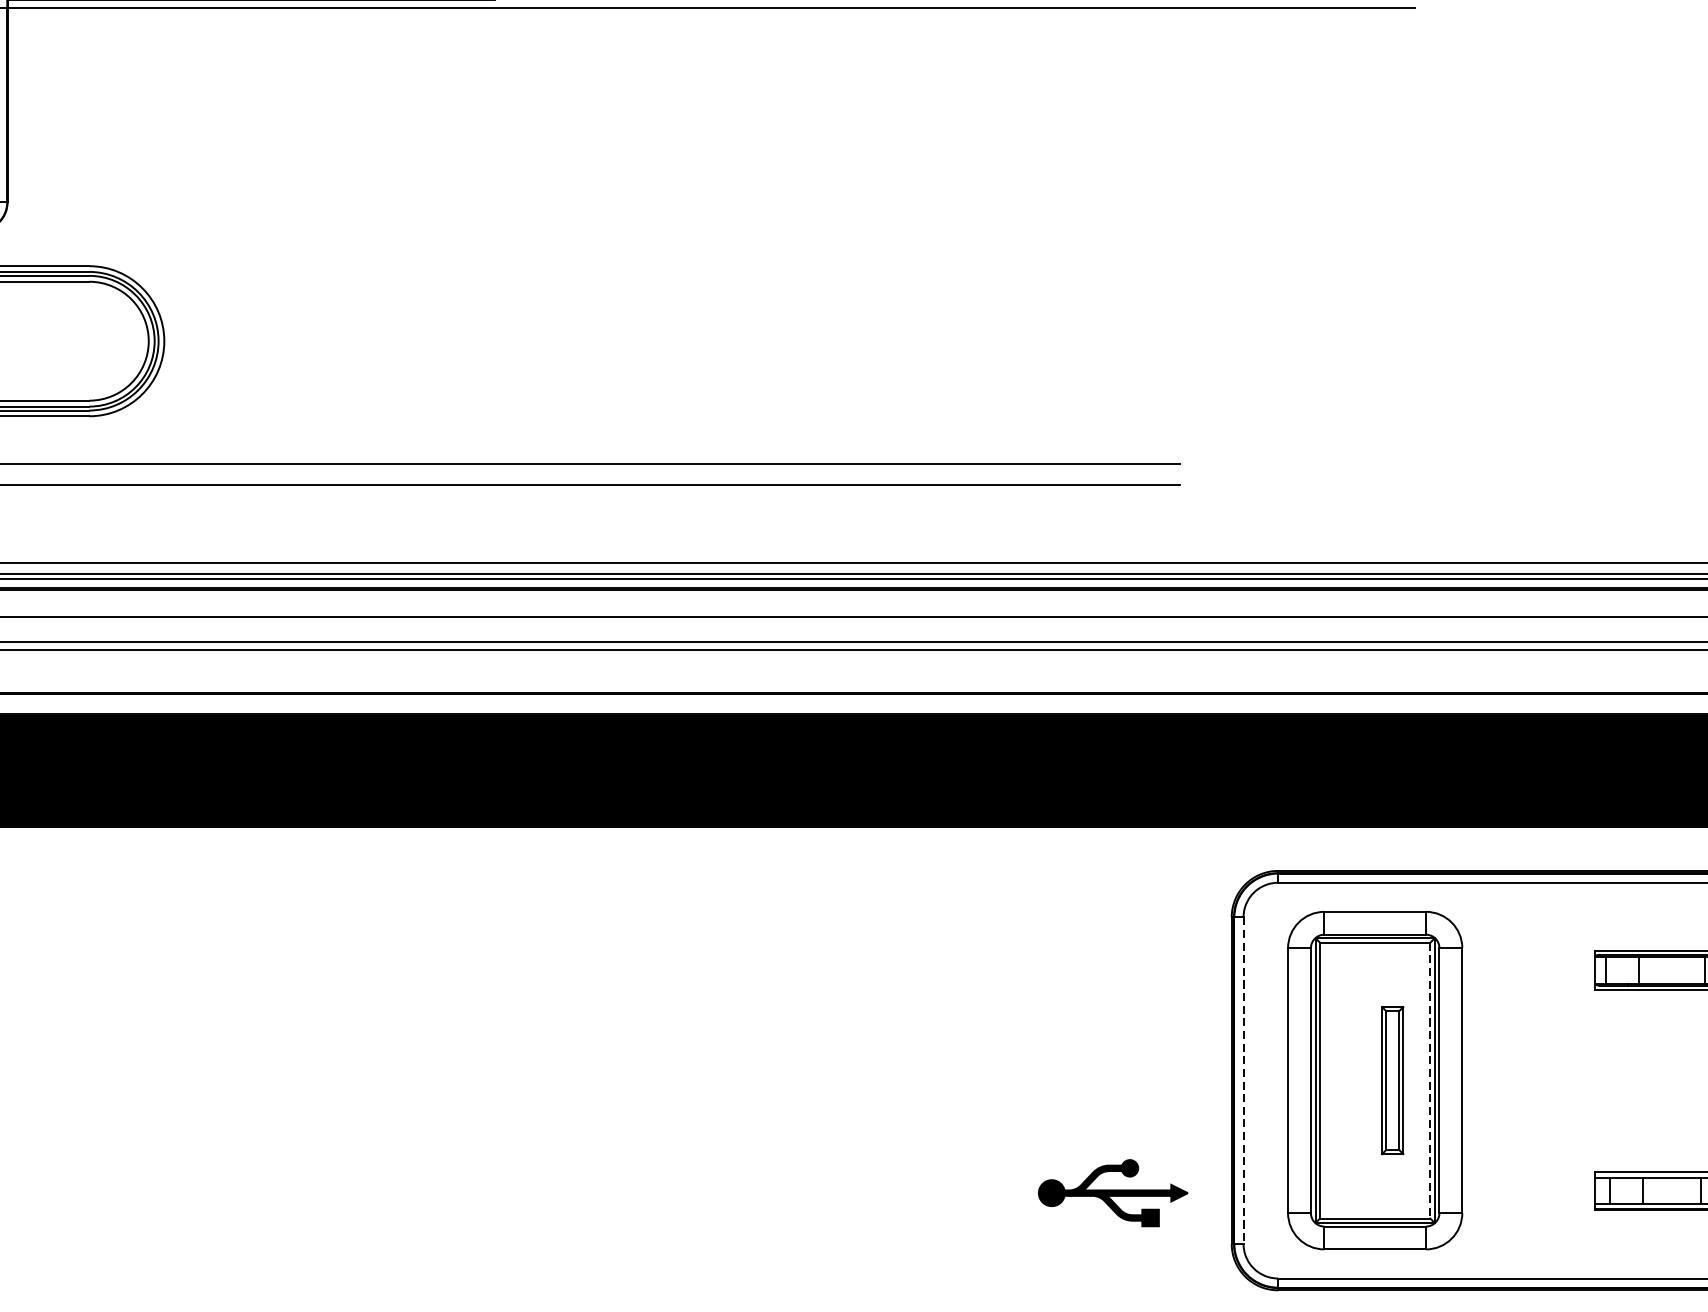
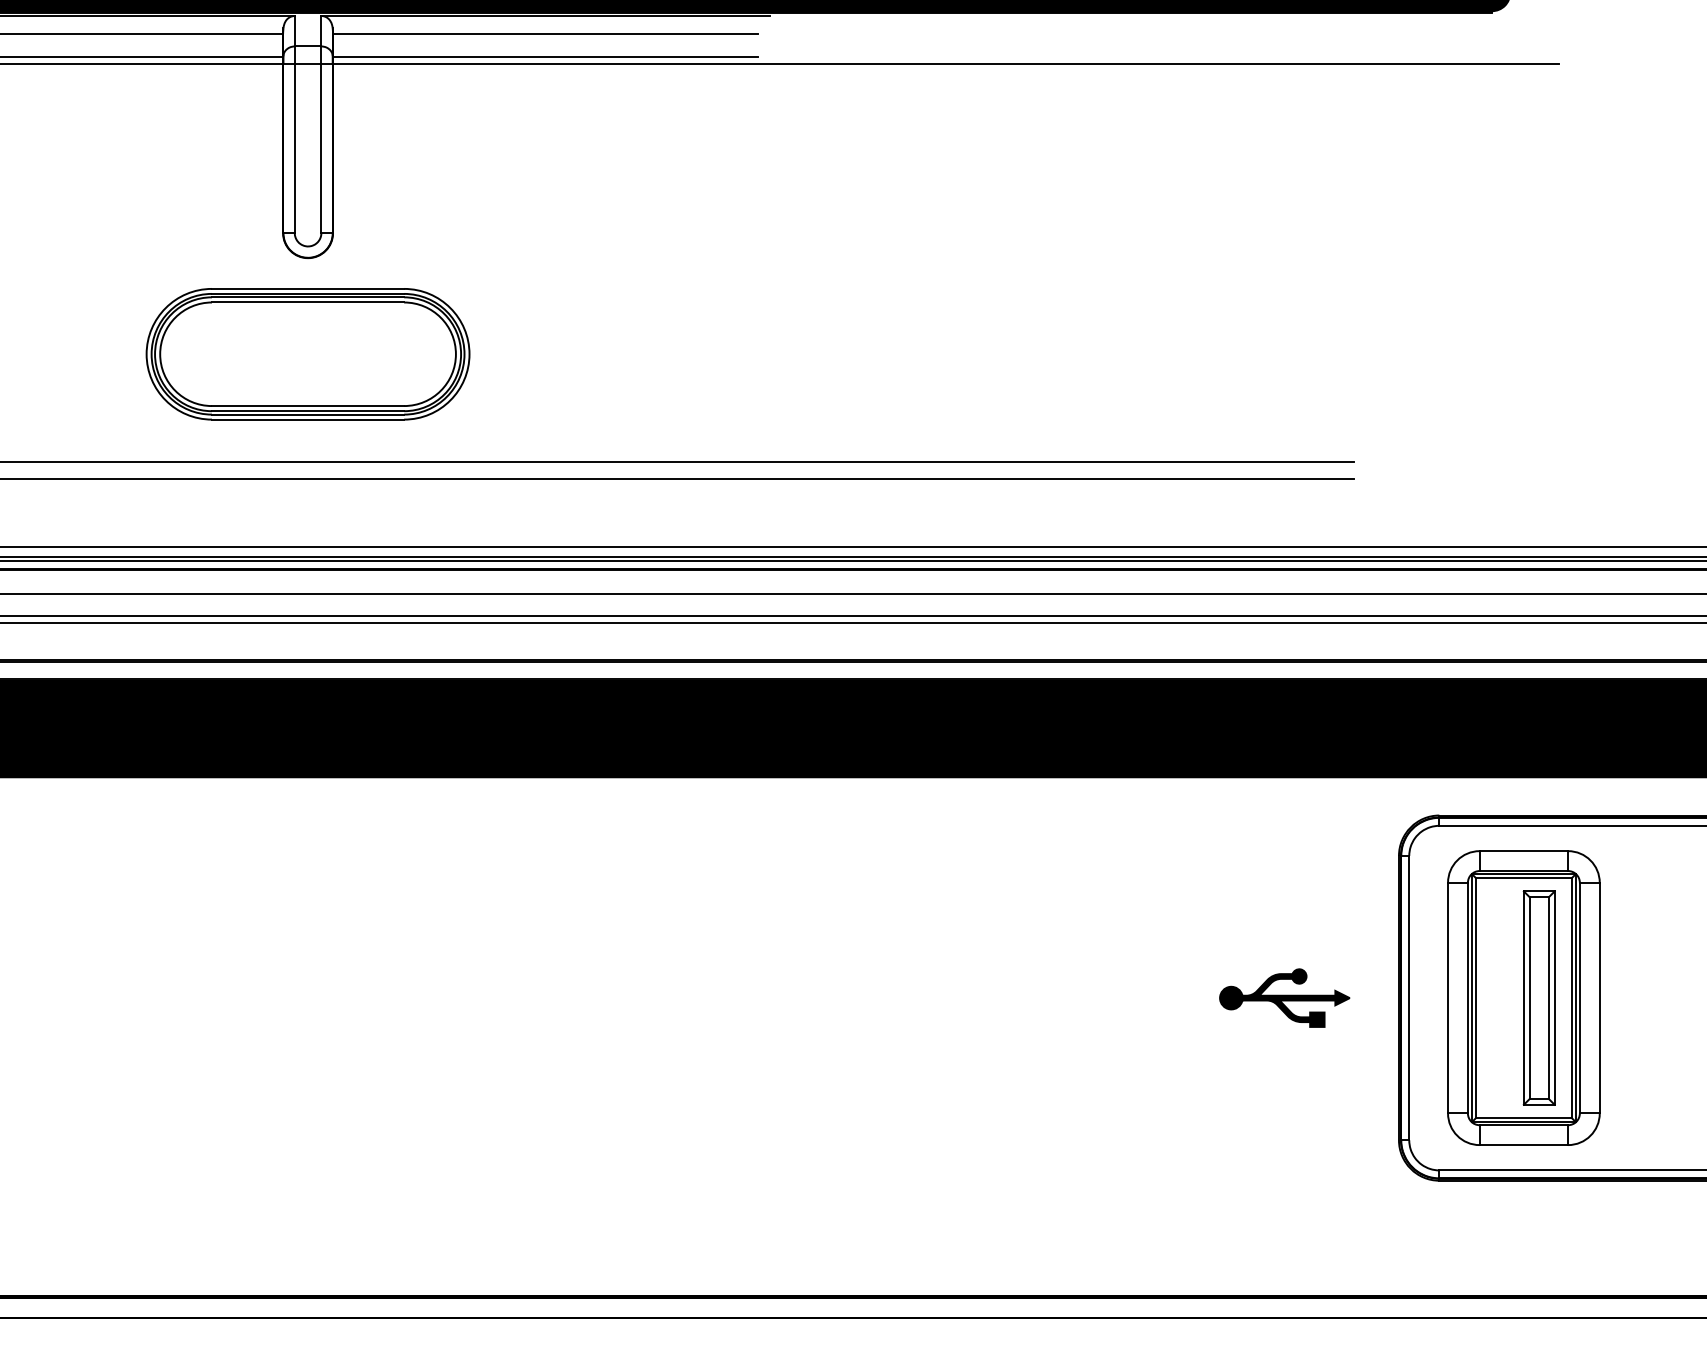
part: (1391, 1079) -> (1538, 997), size x1.67
line: (1243, 1081) -> (1409, 998), dashed -> solid
line: (1429, 1081) -> (1571, 998), dashed -> solid
part: (1112, 1192) -> (1284, 997), moved

